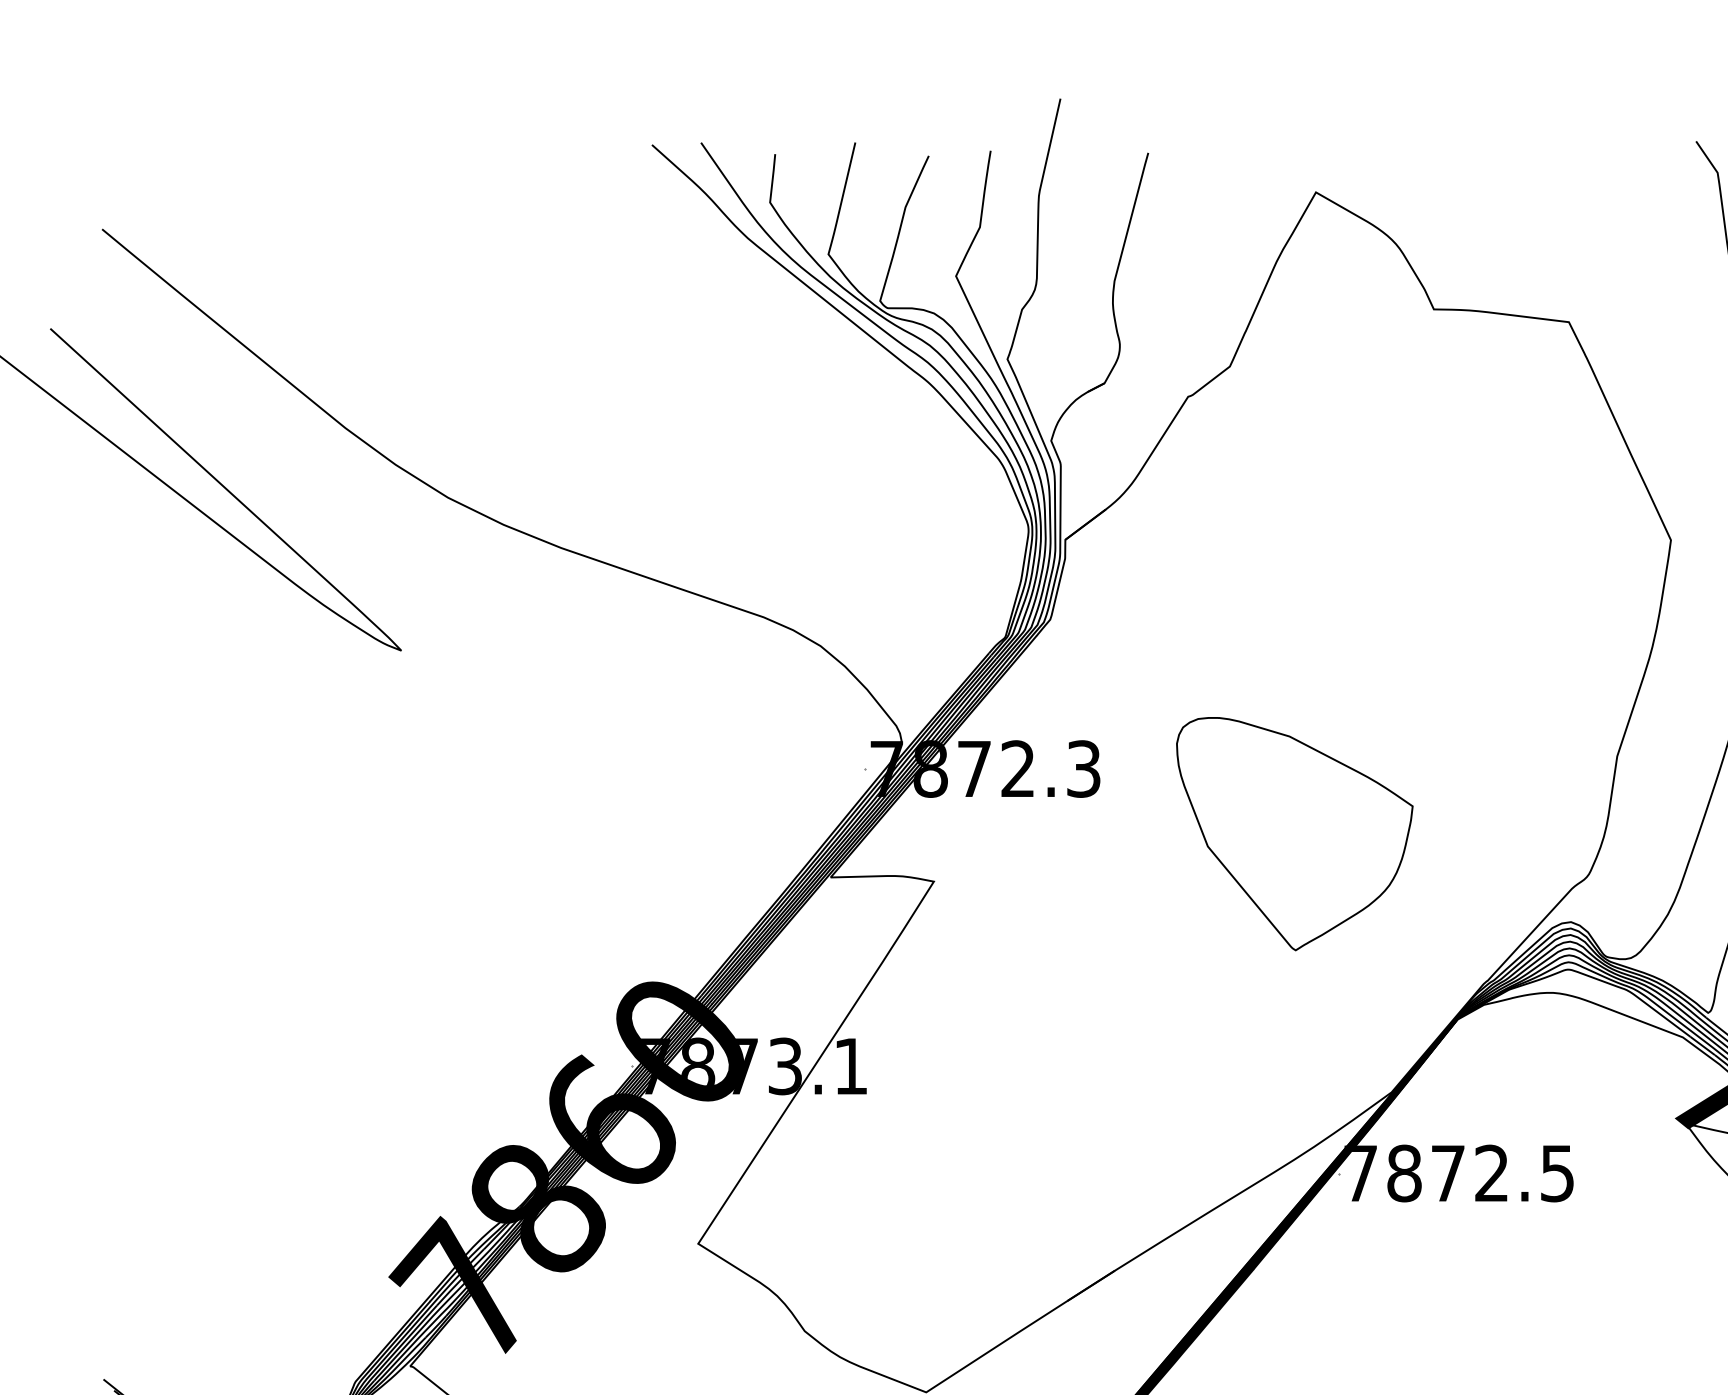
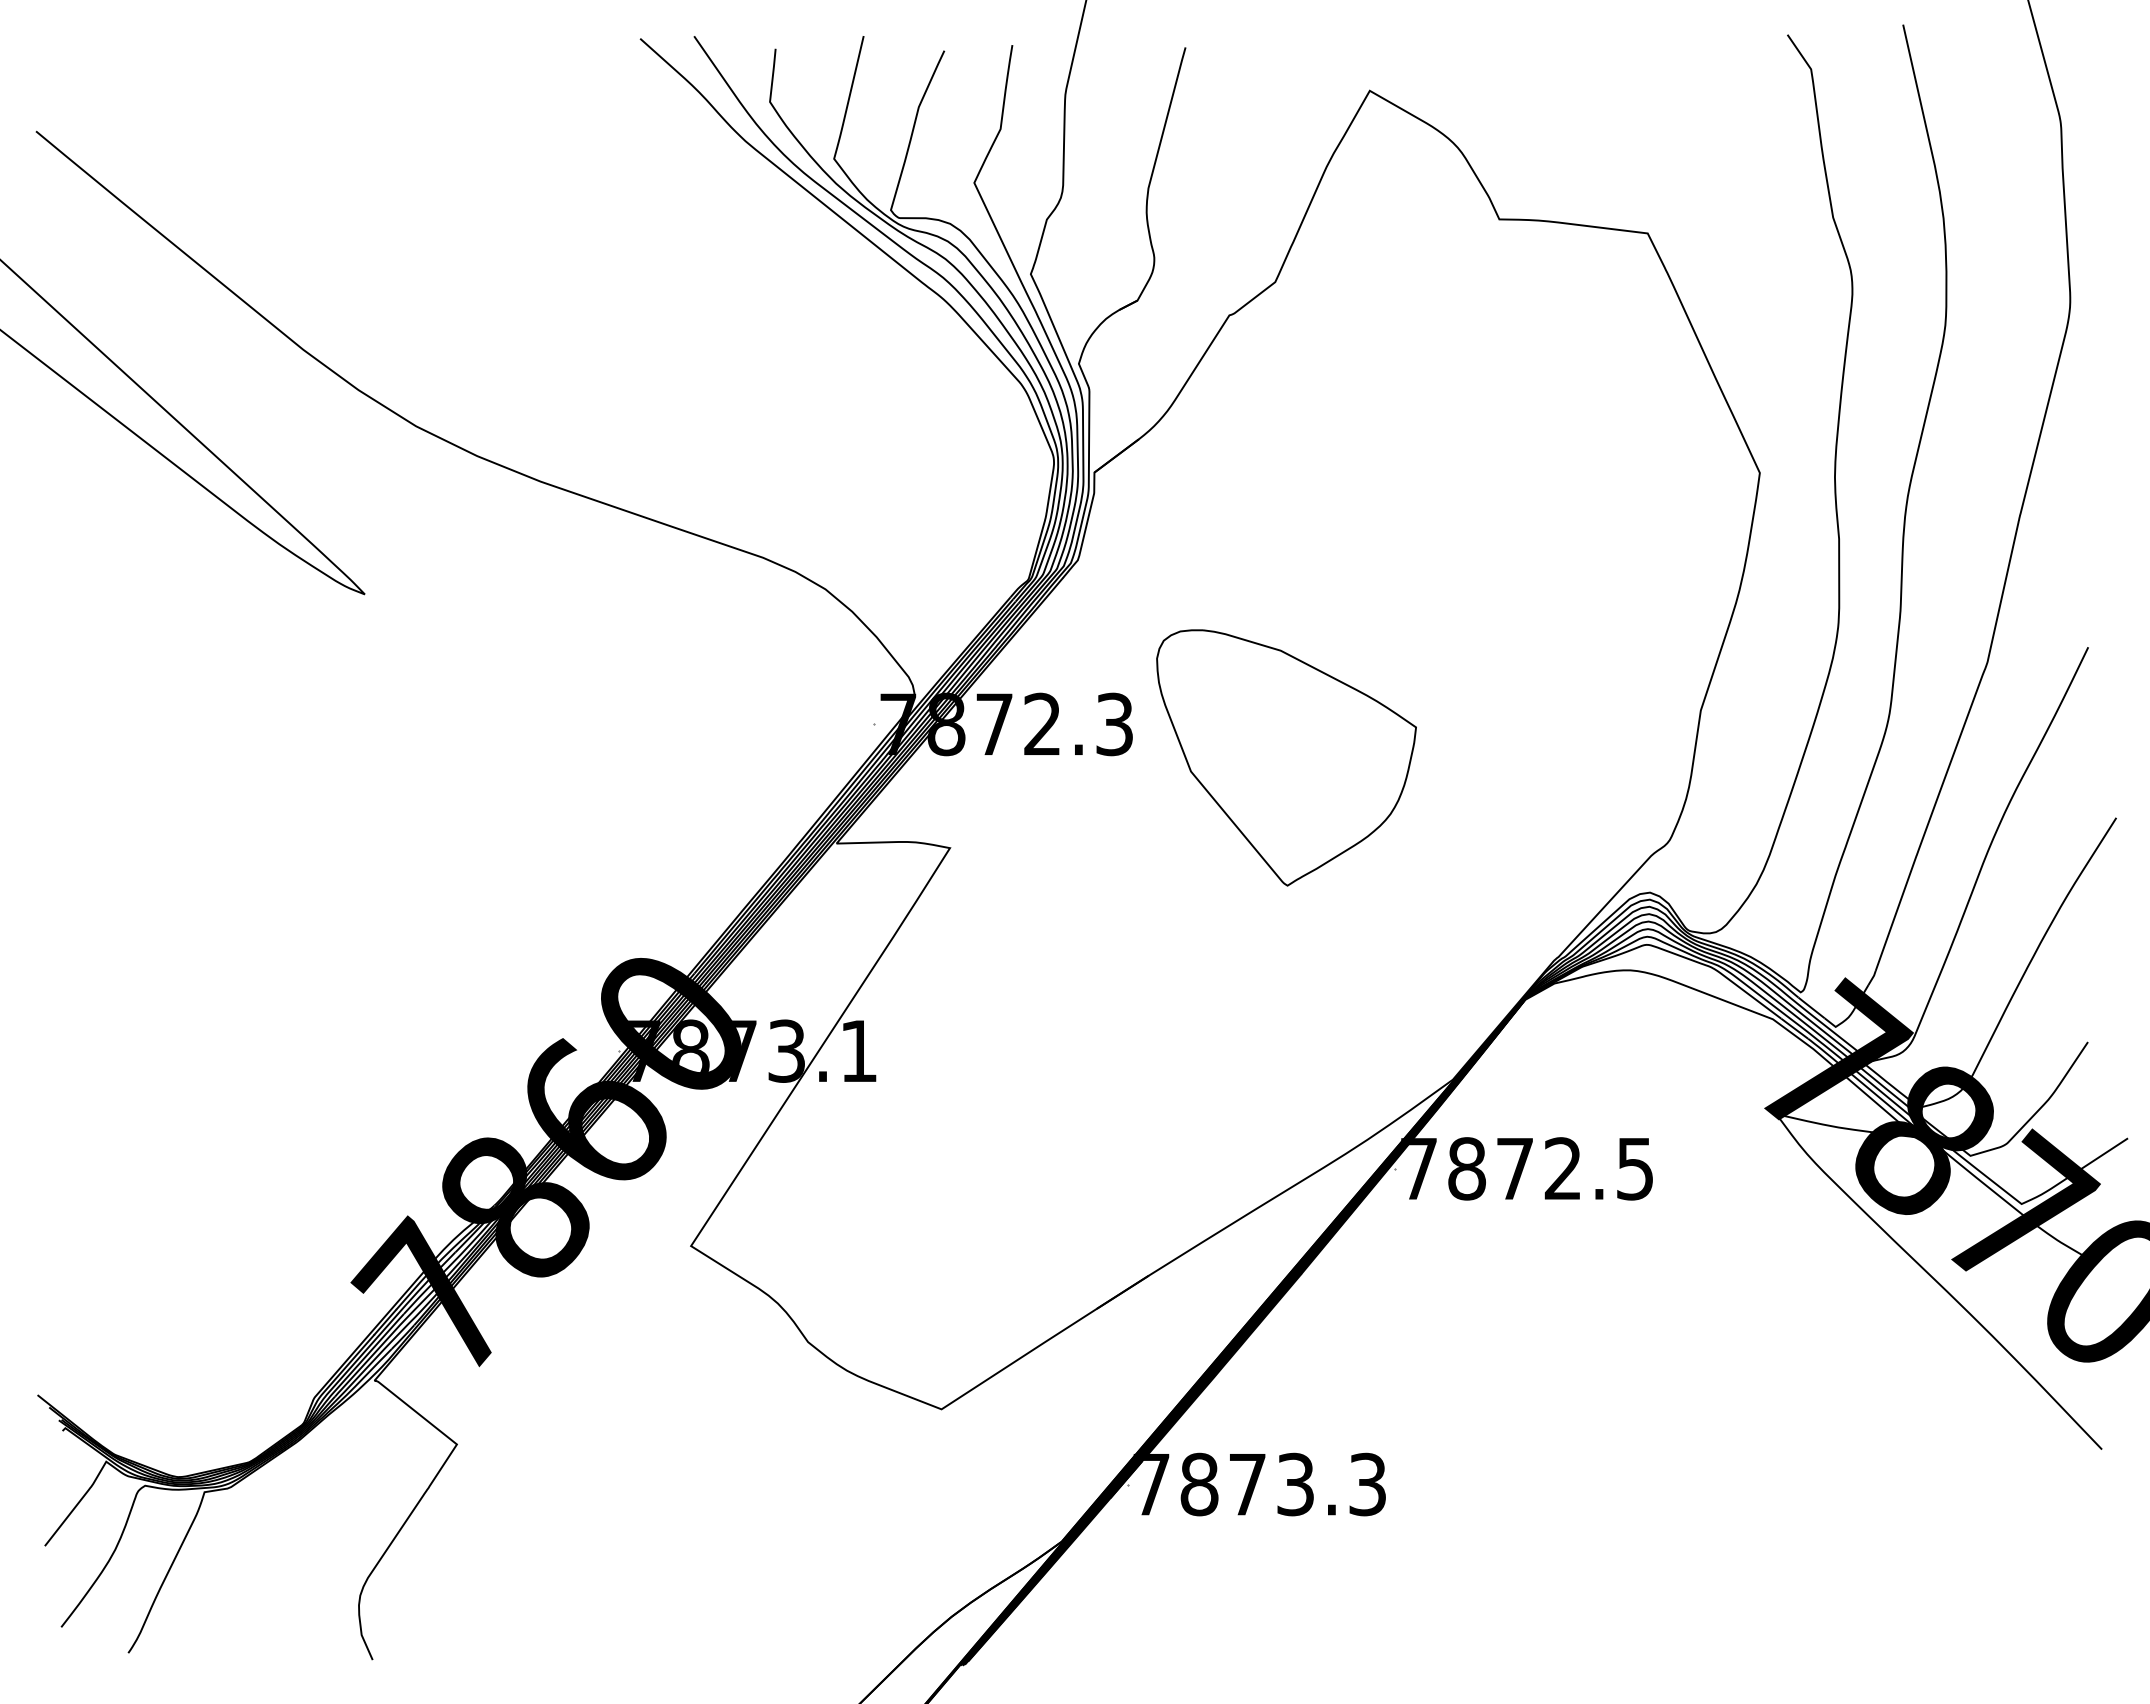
part: (1294, 833) -> (1286, 757), moved

